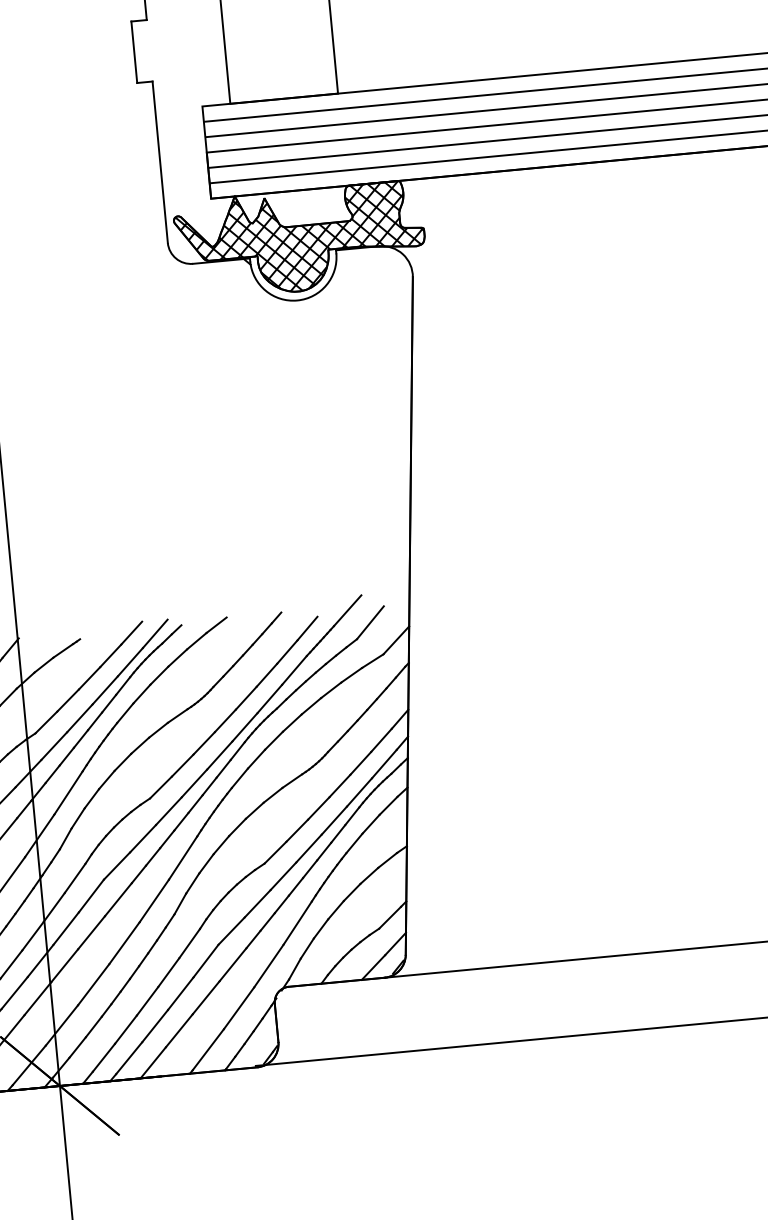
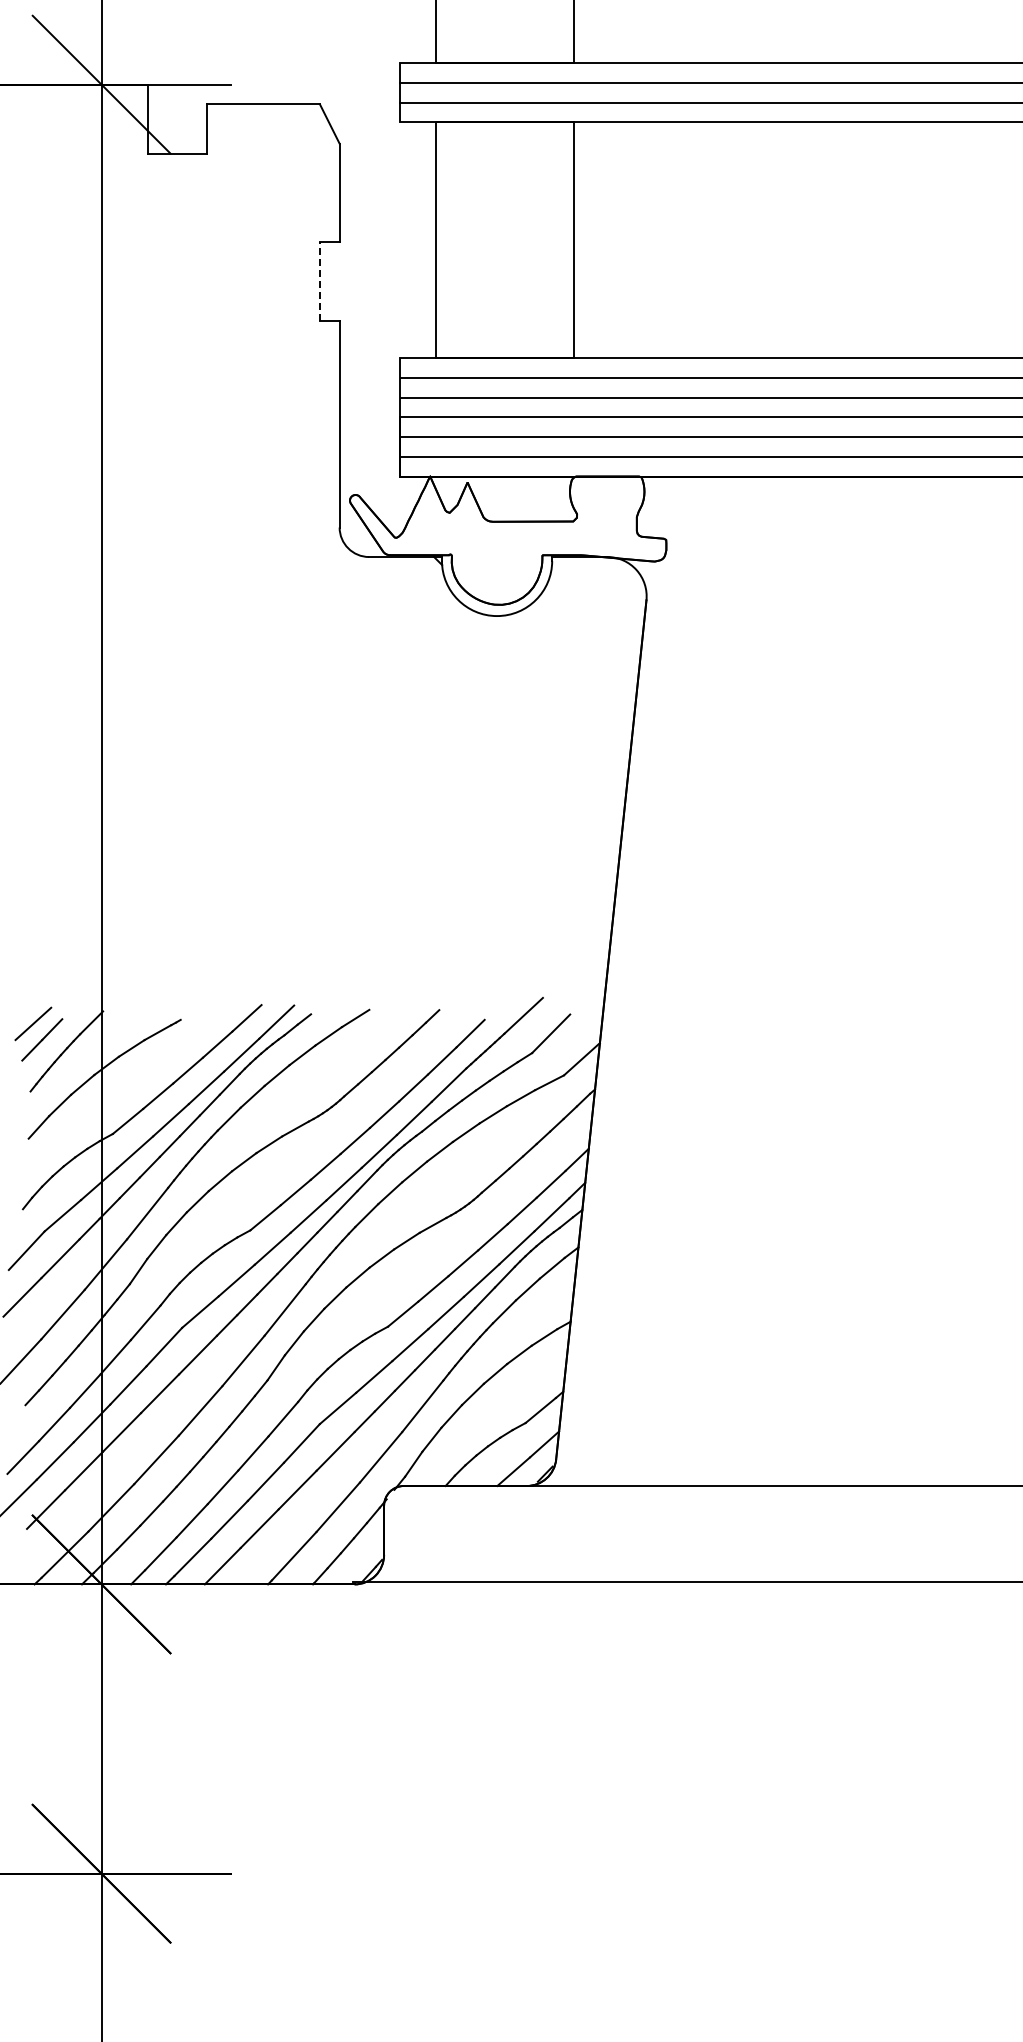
line: (133, 51) -> (319, 280), solid -> dashed
hatch: (300, 240) -> (508, 540), removed

